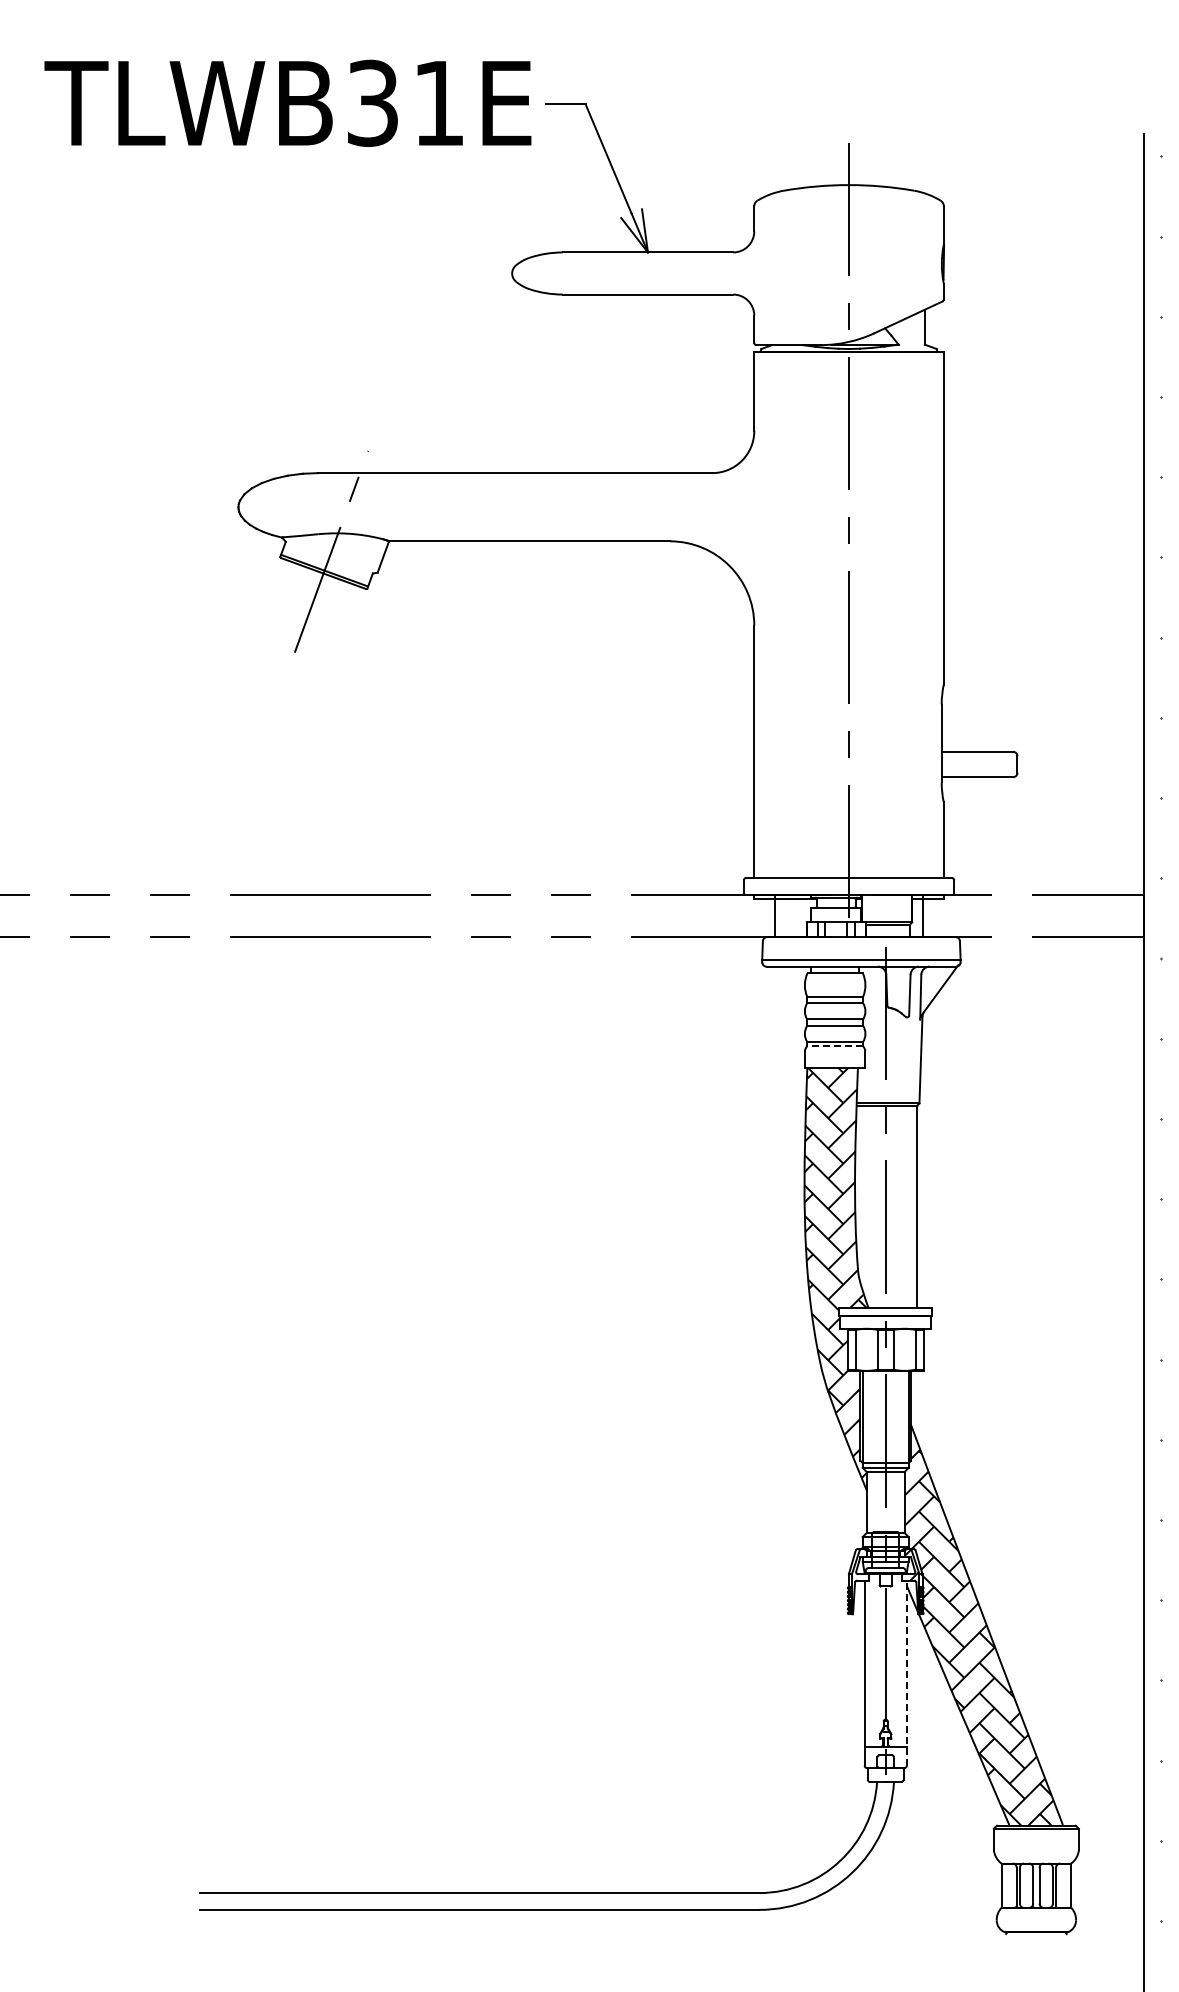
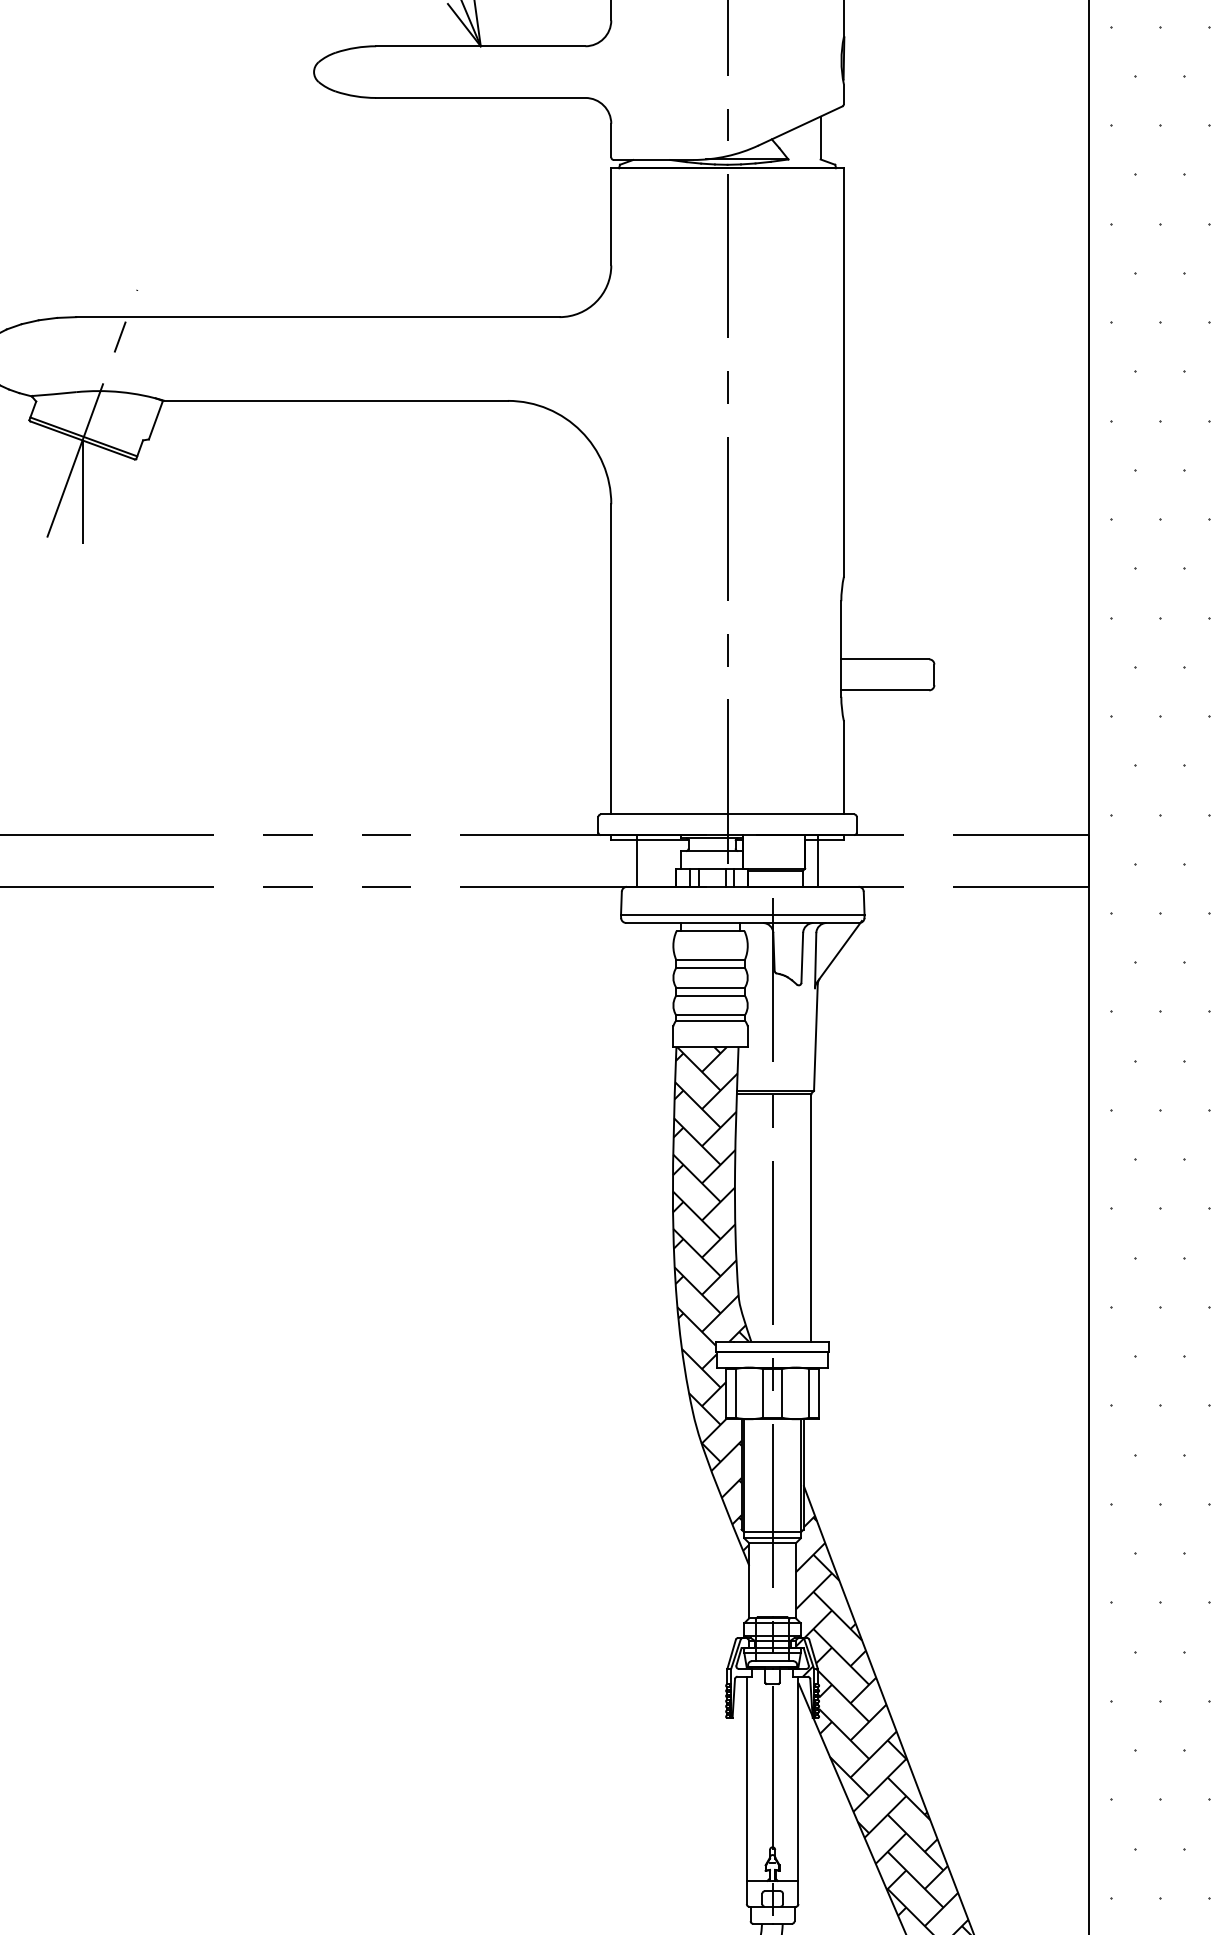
line: (323, 615) -> (82, 491), added
line: (835, 1046) -> (710, 1021), dashed -> solid
line: (906, 1673) -> (798, 1790), dashed -> solid

